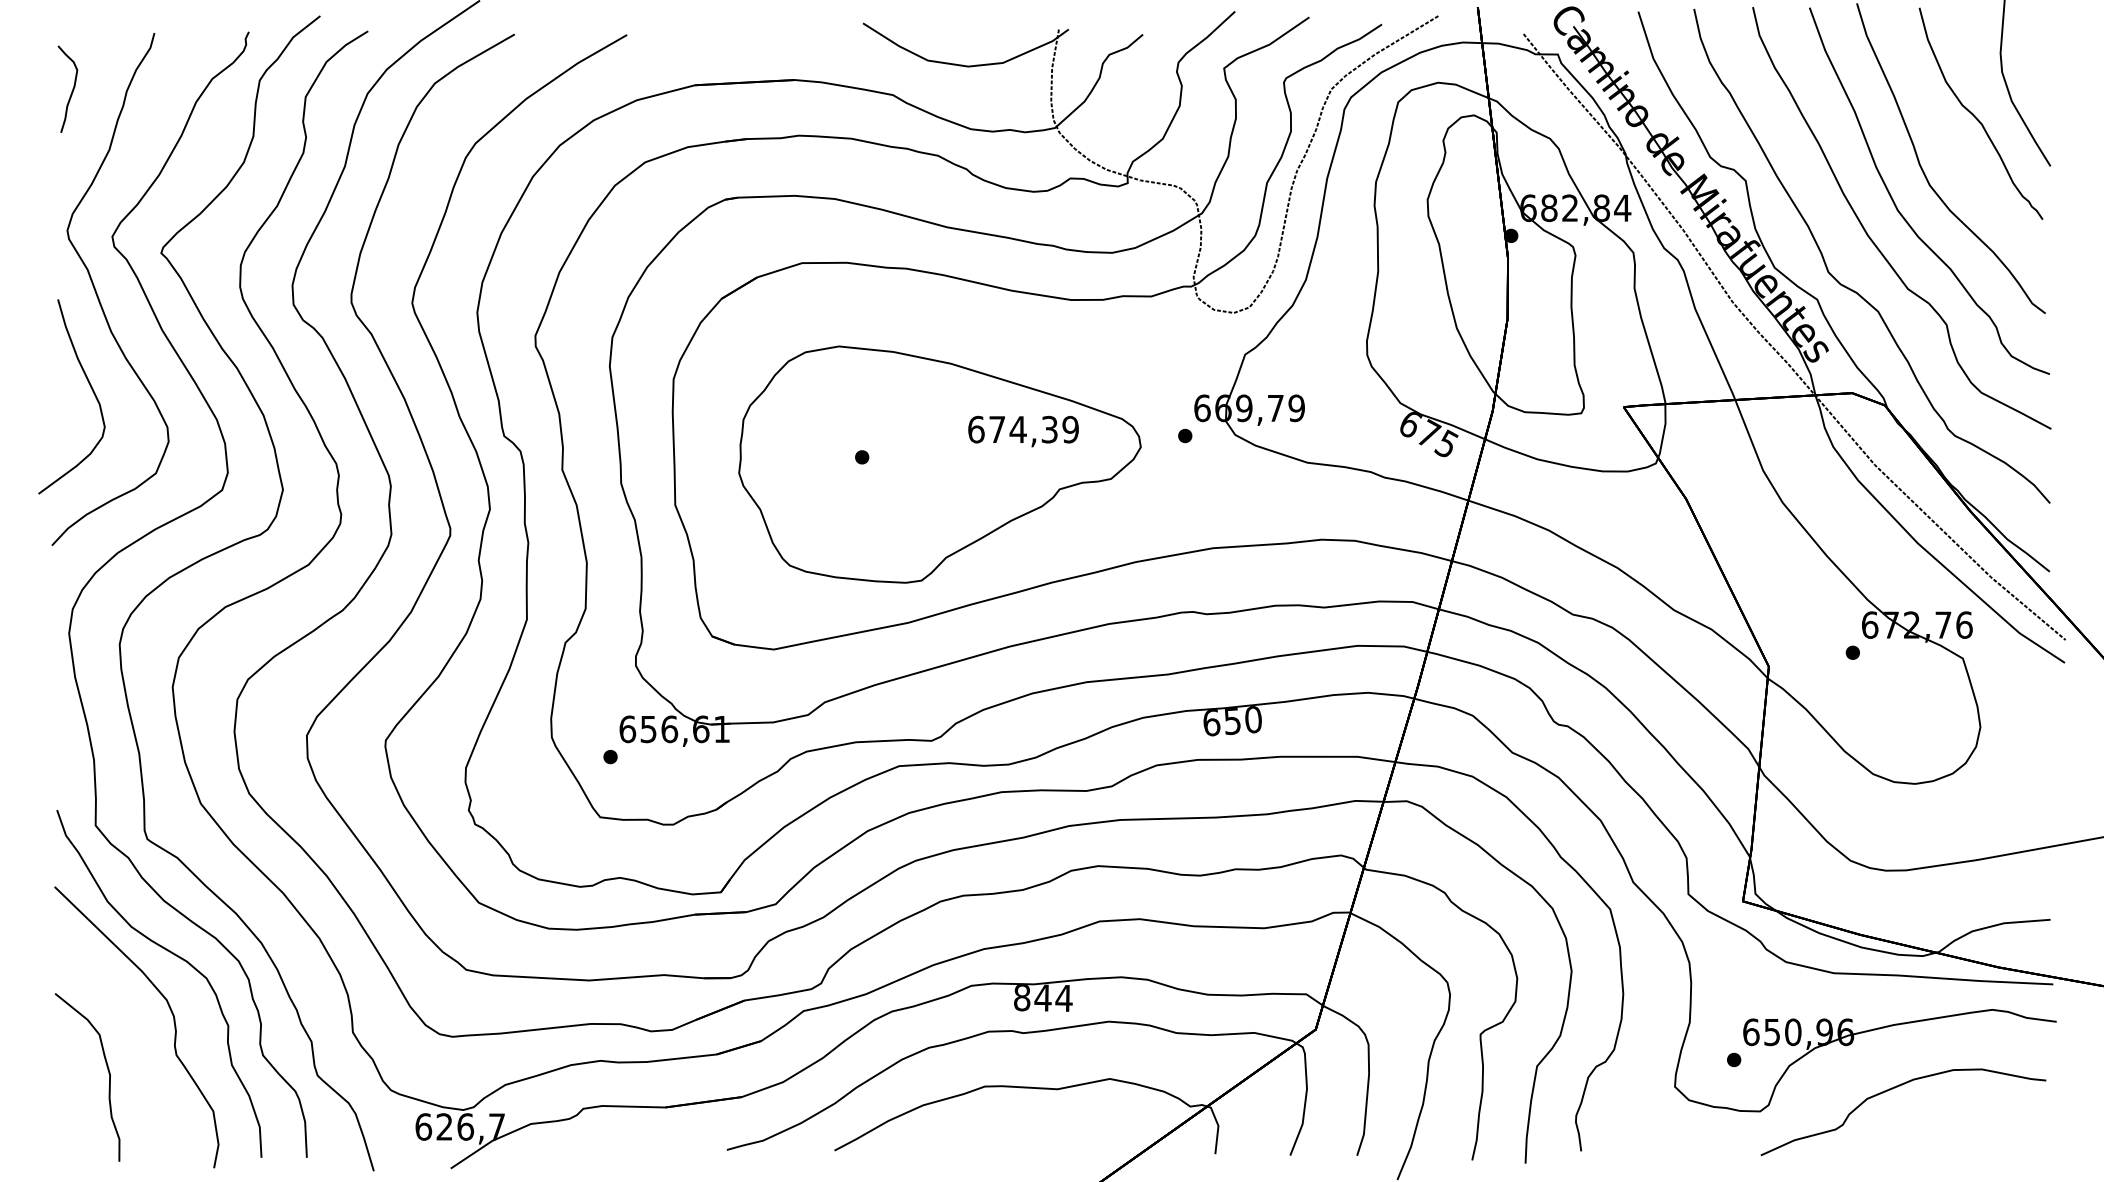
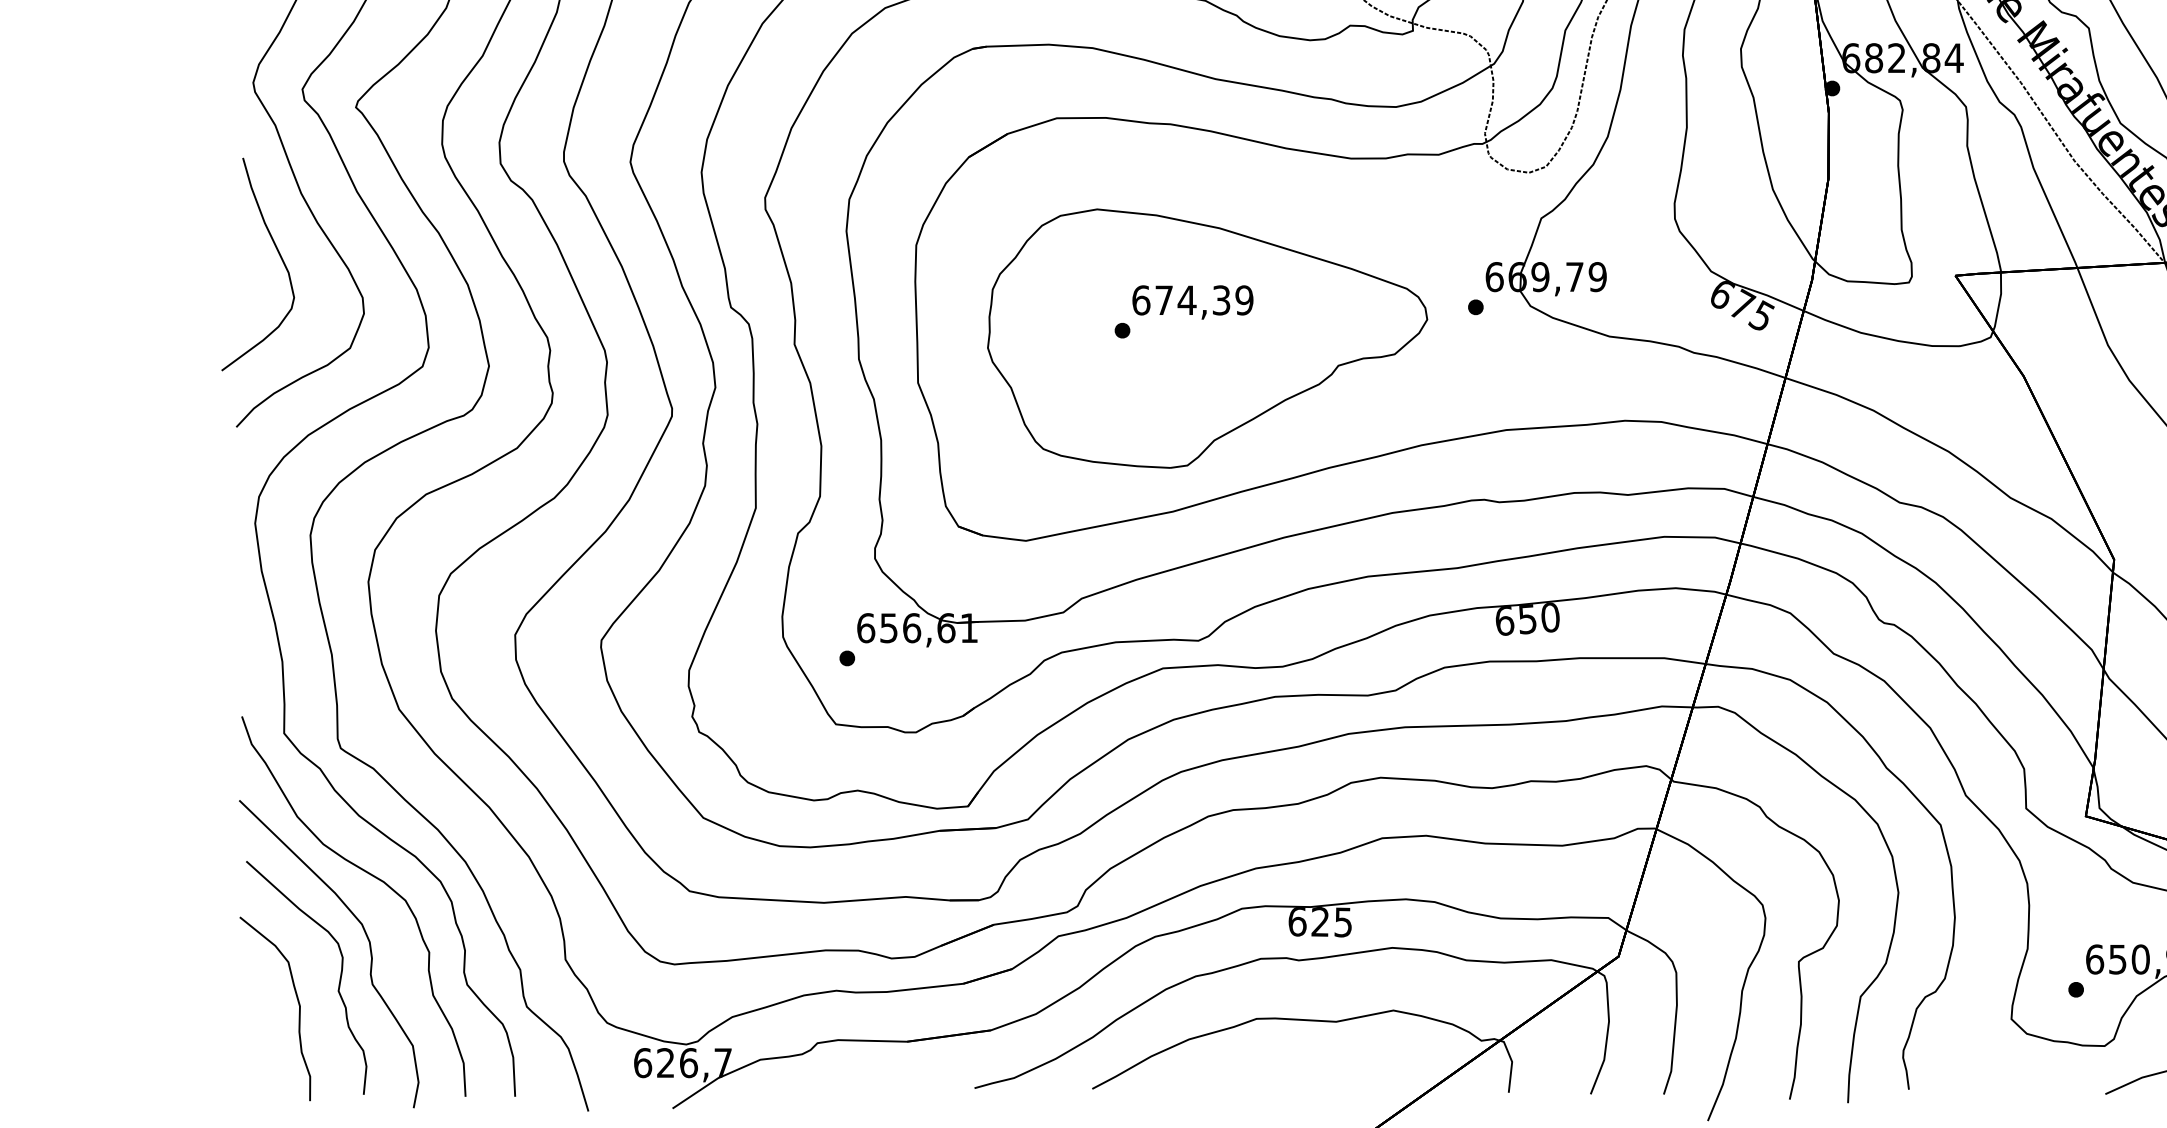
text: (1023, 431) -> (1192, 302), moved
text: (1043, 998) -> (1320, 922), 844 -> 625
part: (145, 1053) -> (338, 982), added

